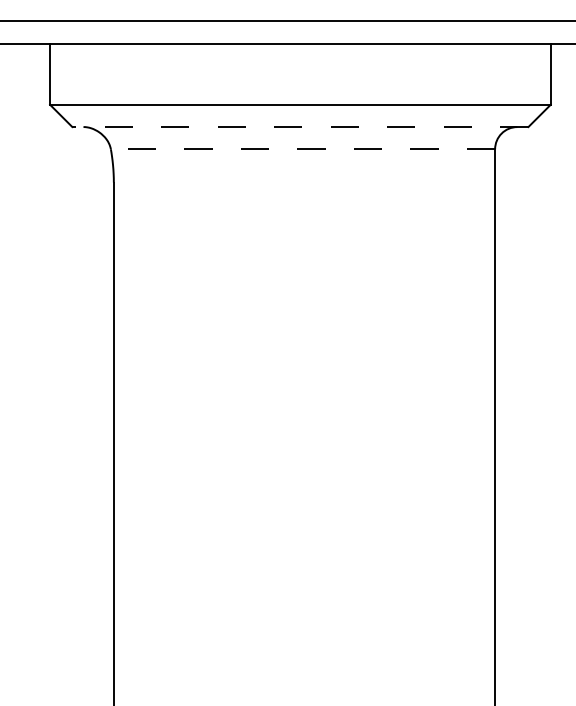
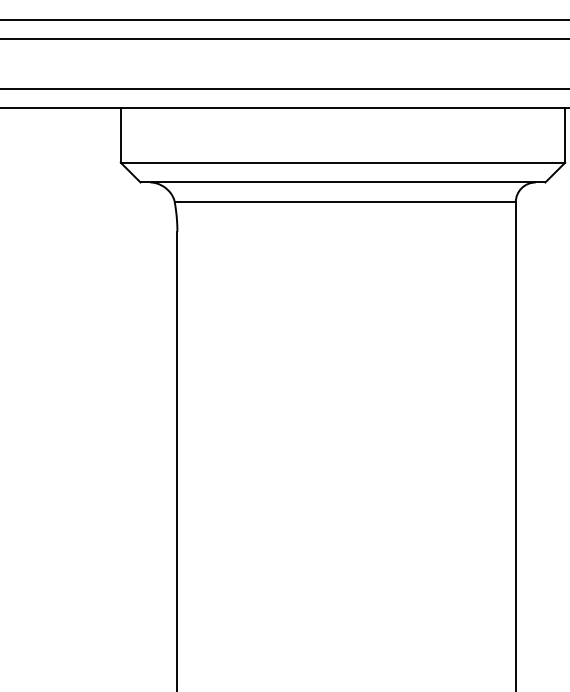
line: (299, 127) -> (342, 182), dashed -> solid
line: (303, 149) -> (345, 202), dashed -> solid

